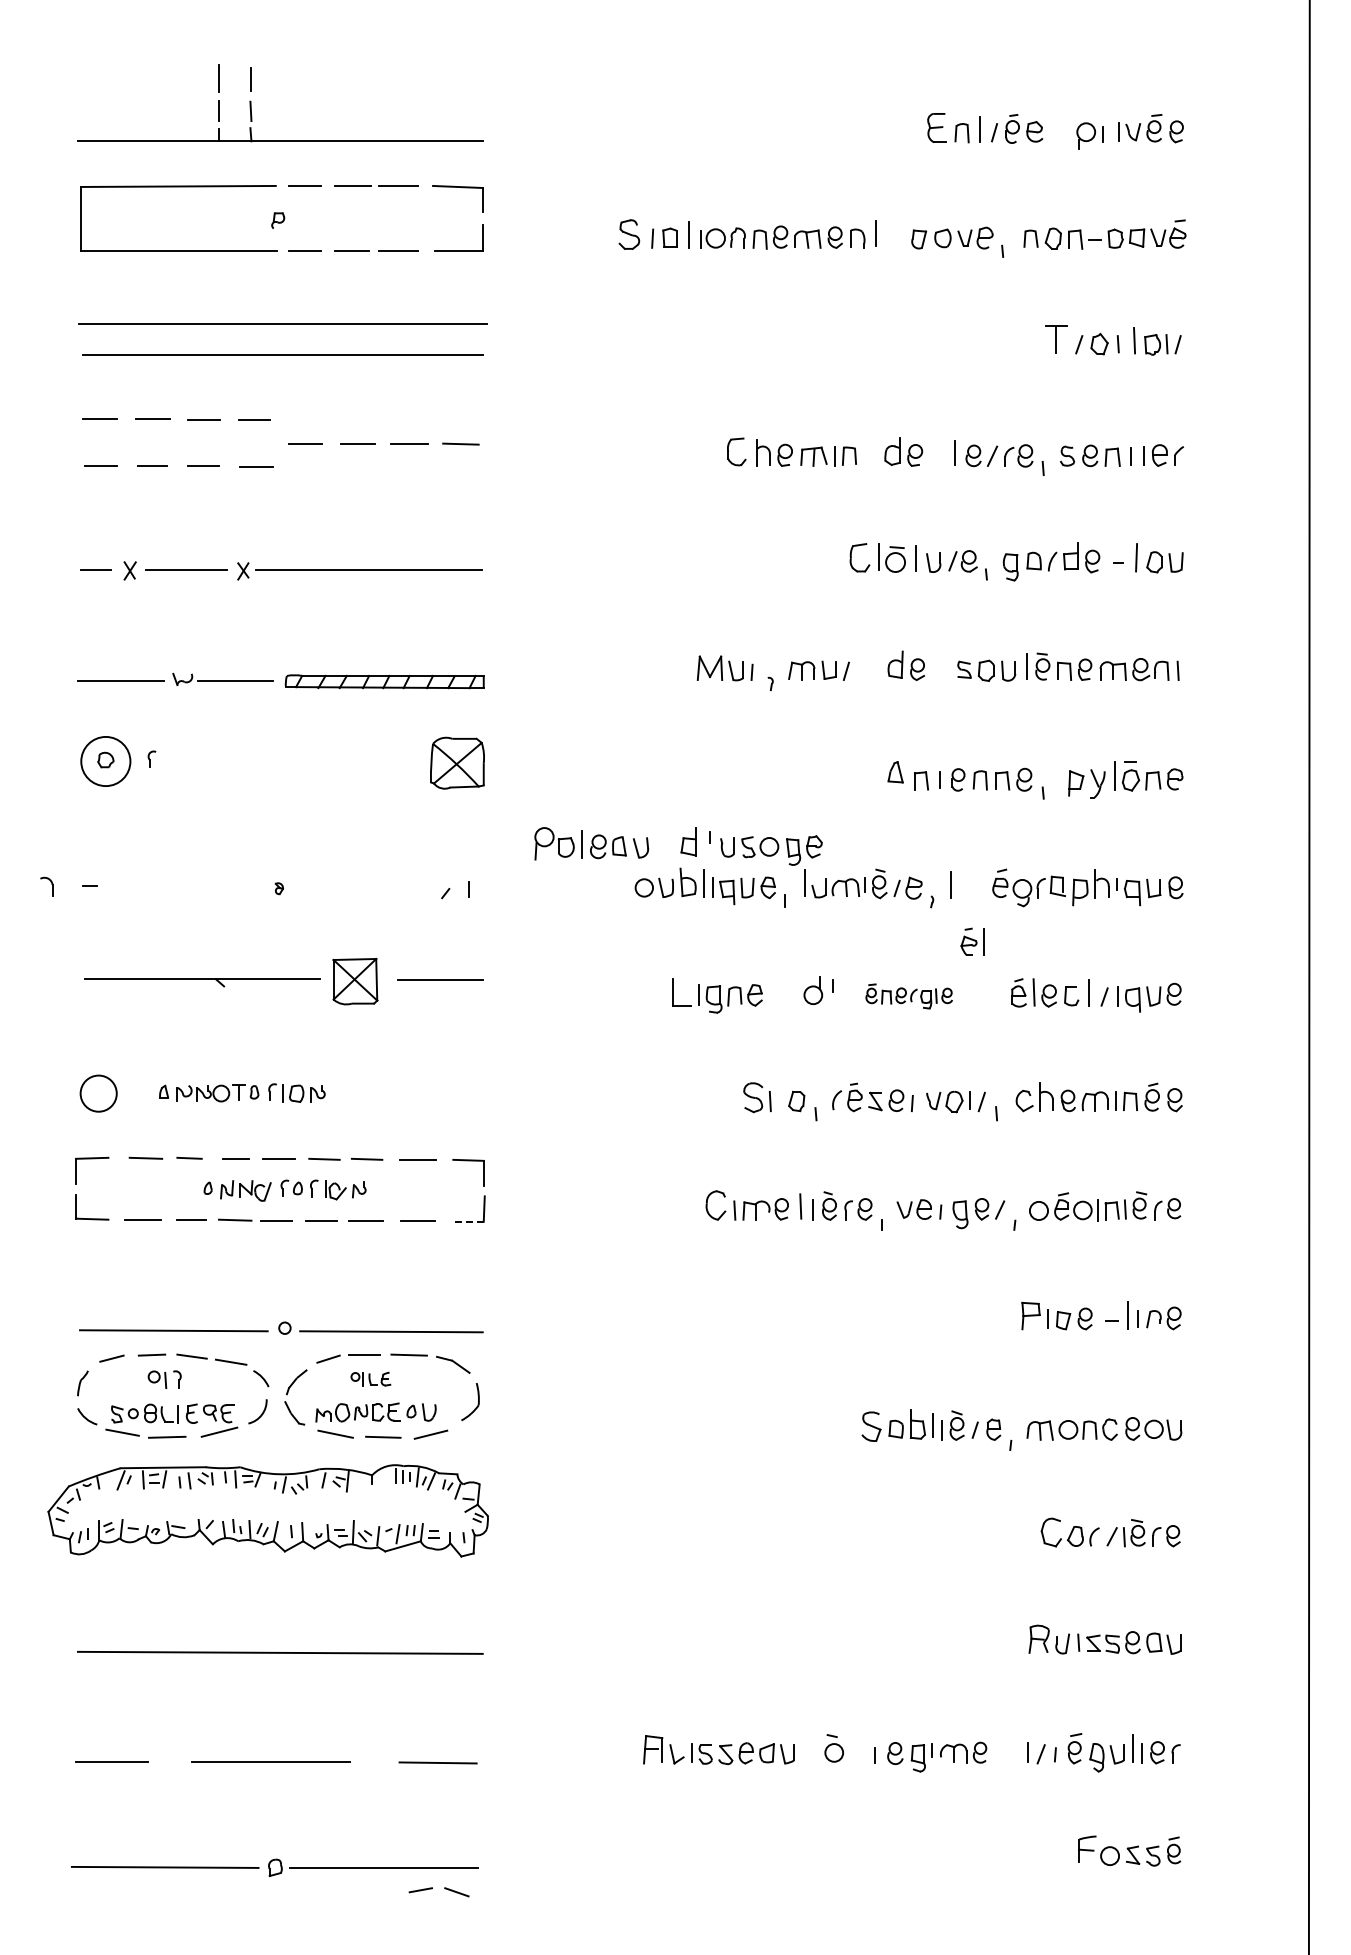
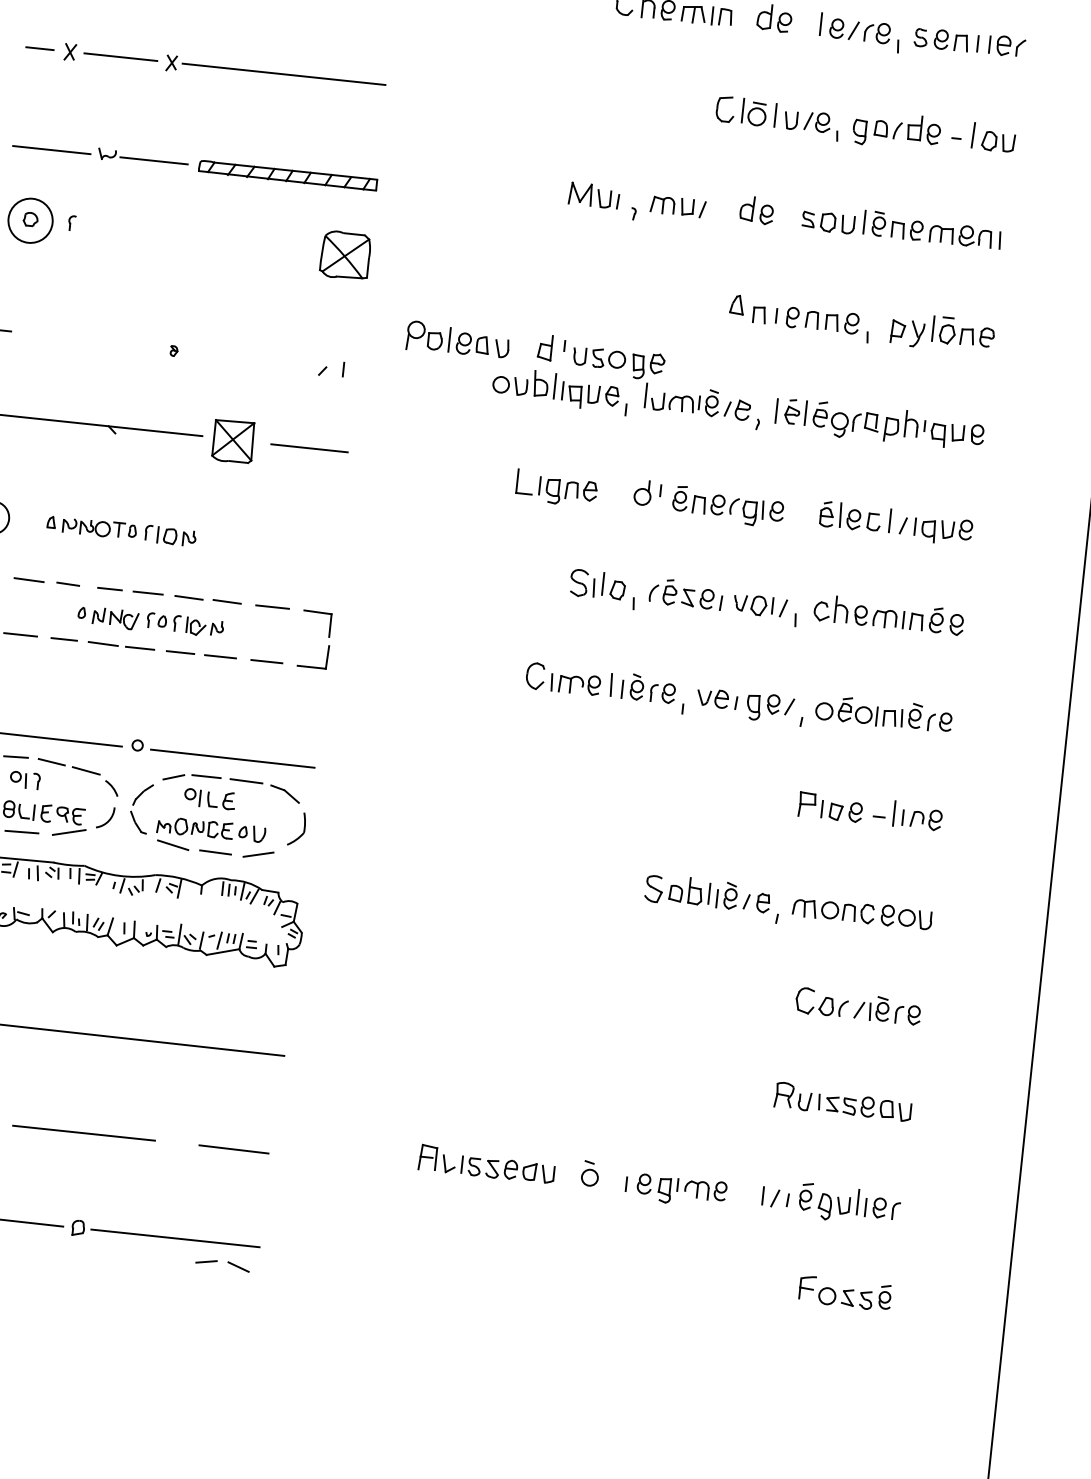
part: (972, 941) -> (795, 411), moved
part: (909, 996) -> (728, 507), size x1.43
line: (779, 1095) -> (602, 583), added
line: (468, 1221) -> (312, 667), dashed -> solid
part: (370, 1379) -> (209, 799), size x1.43

